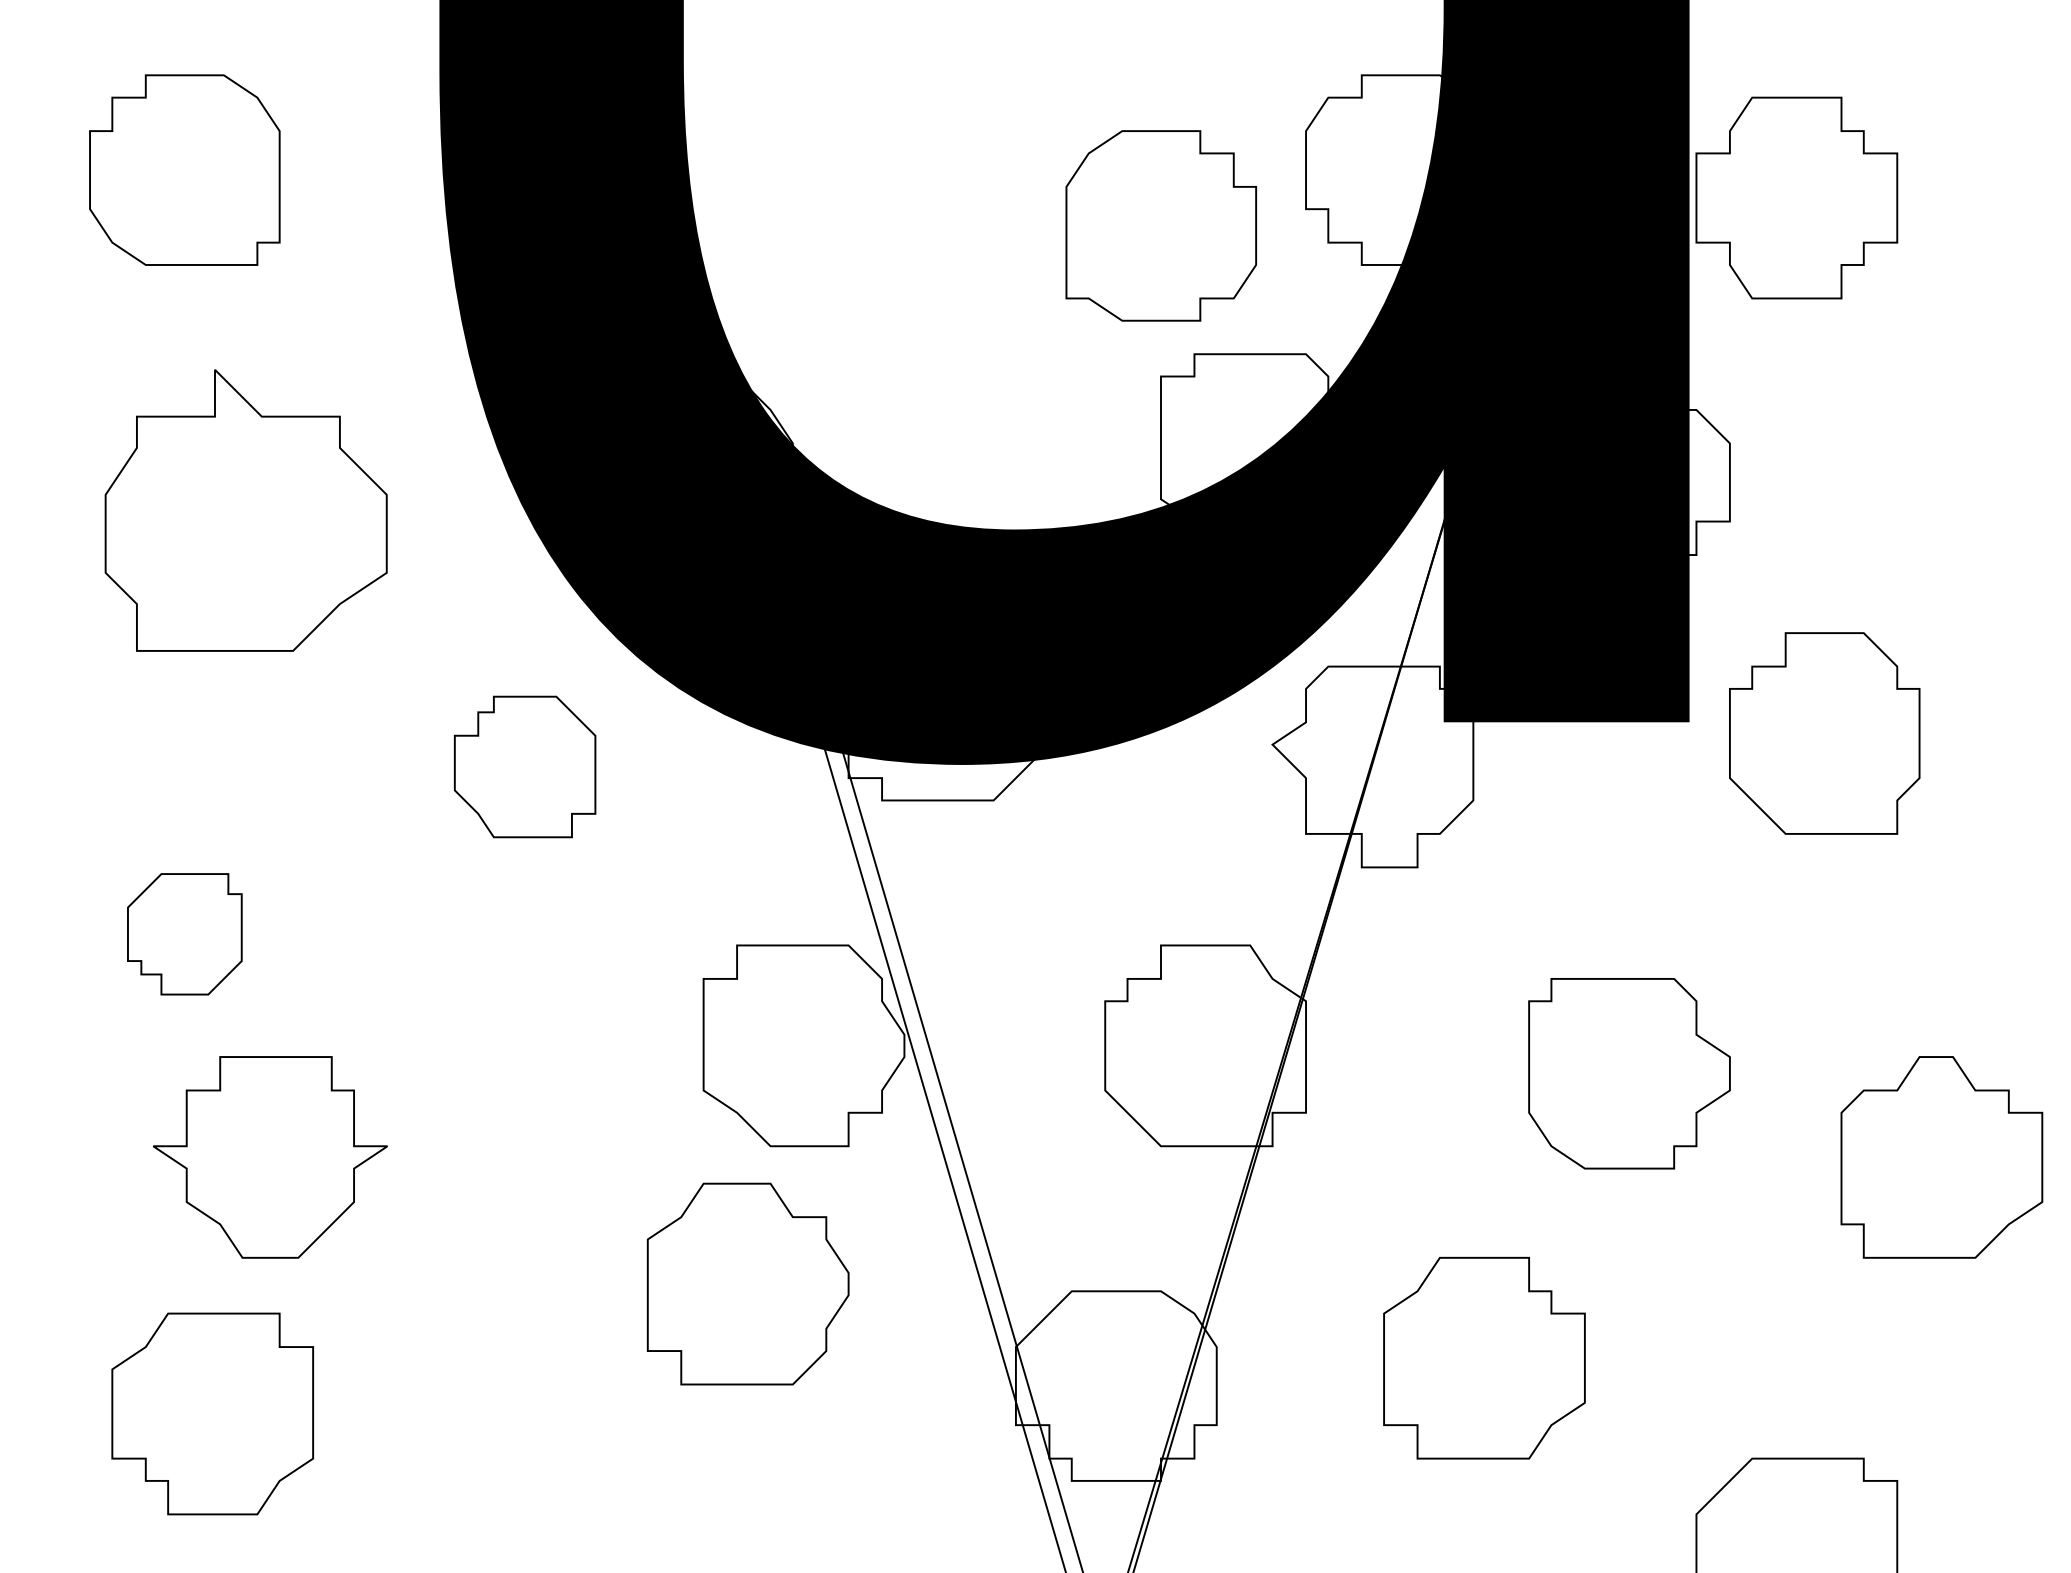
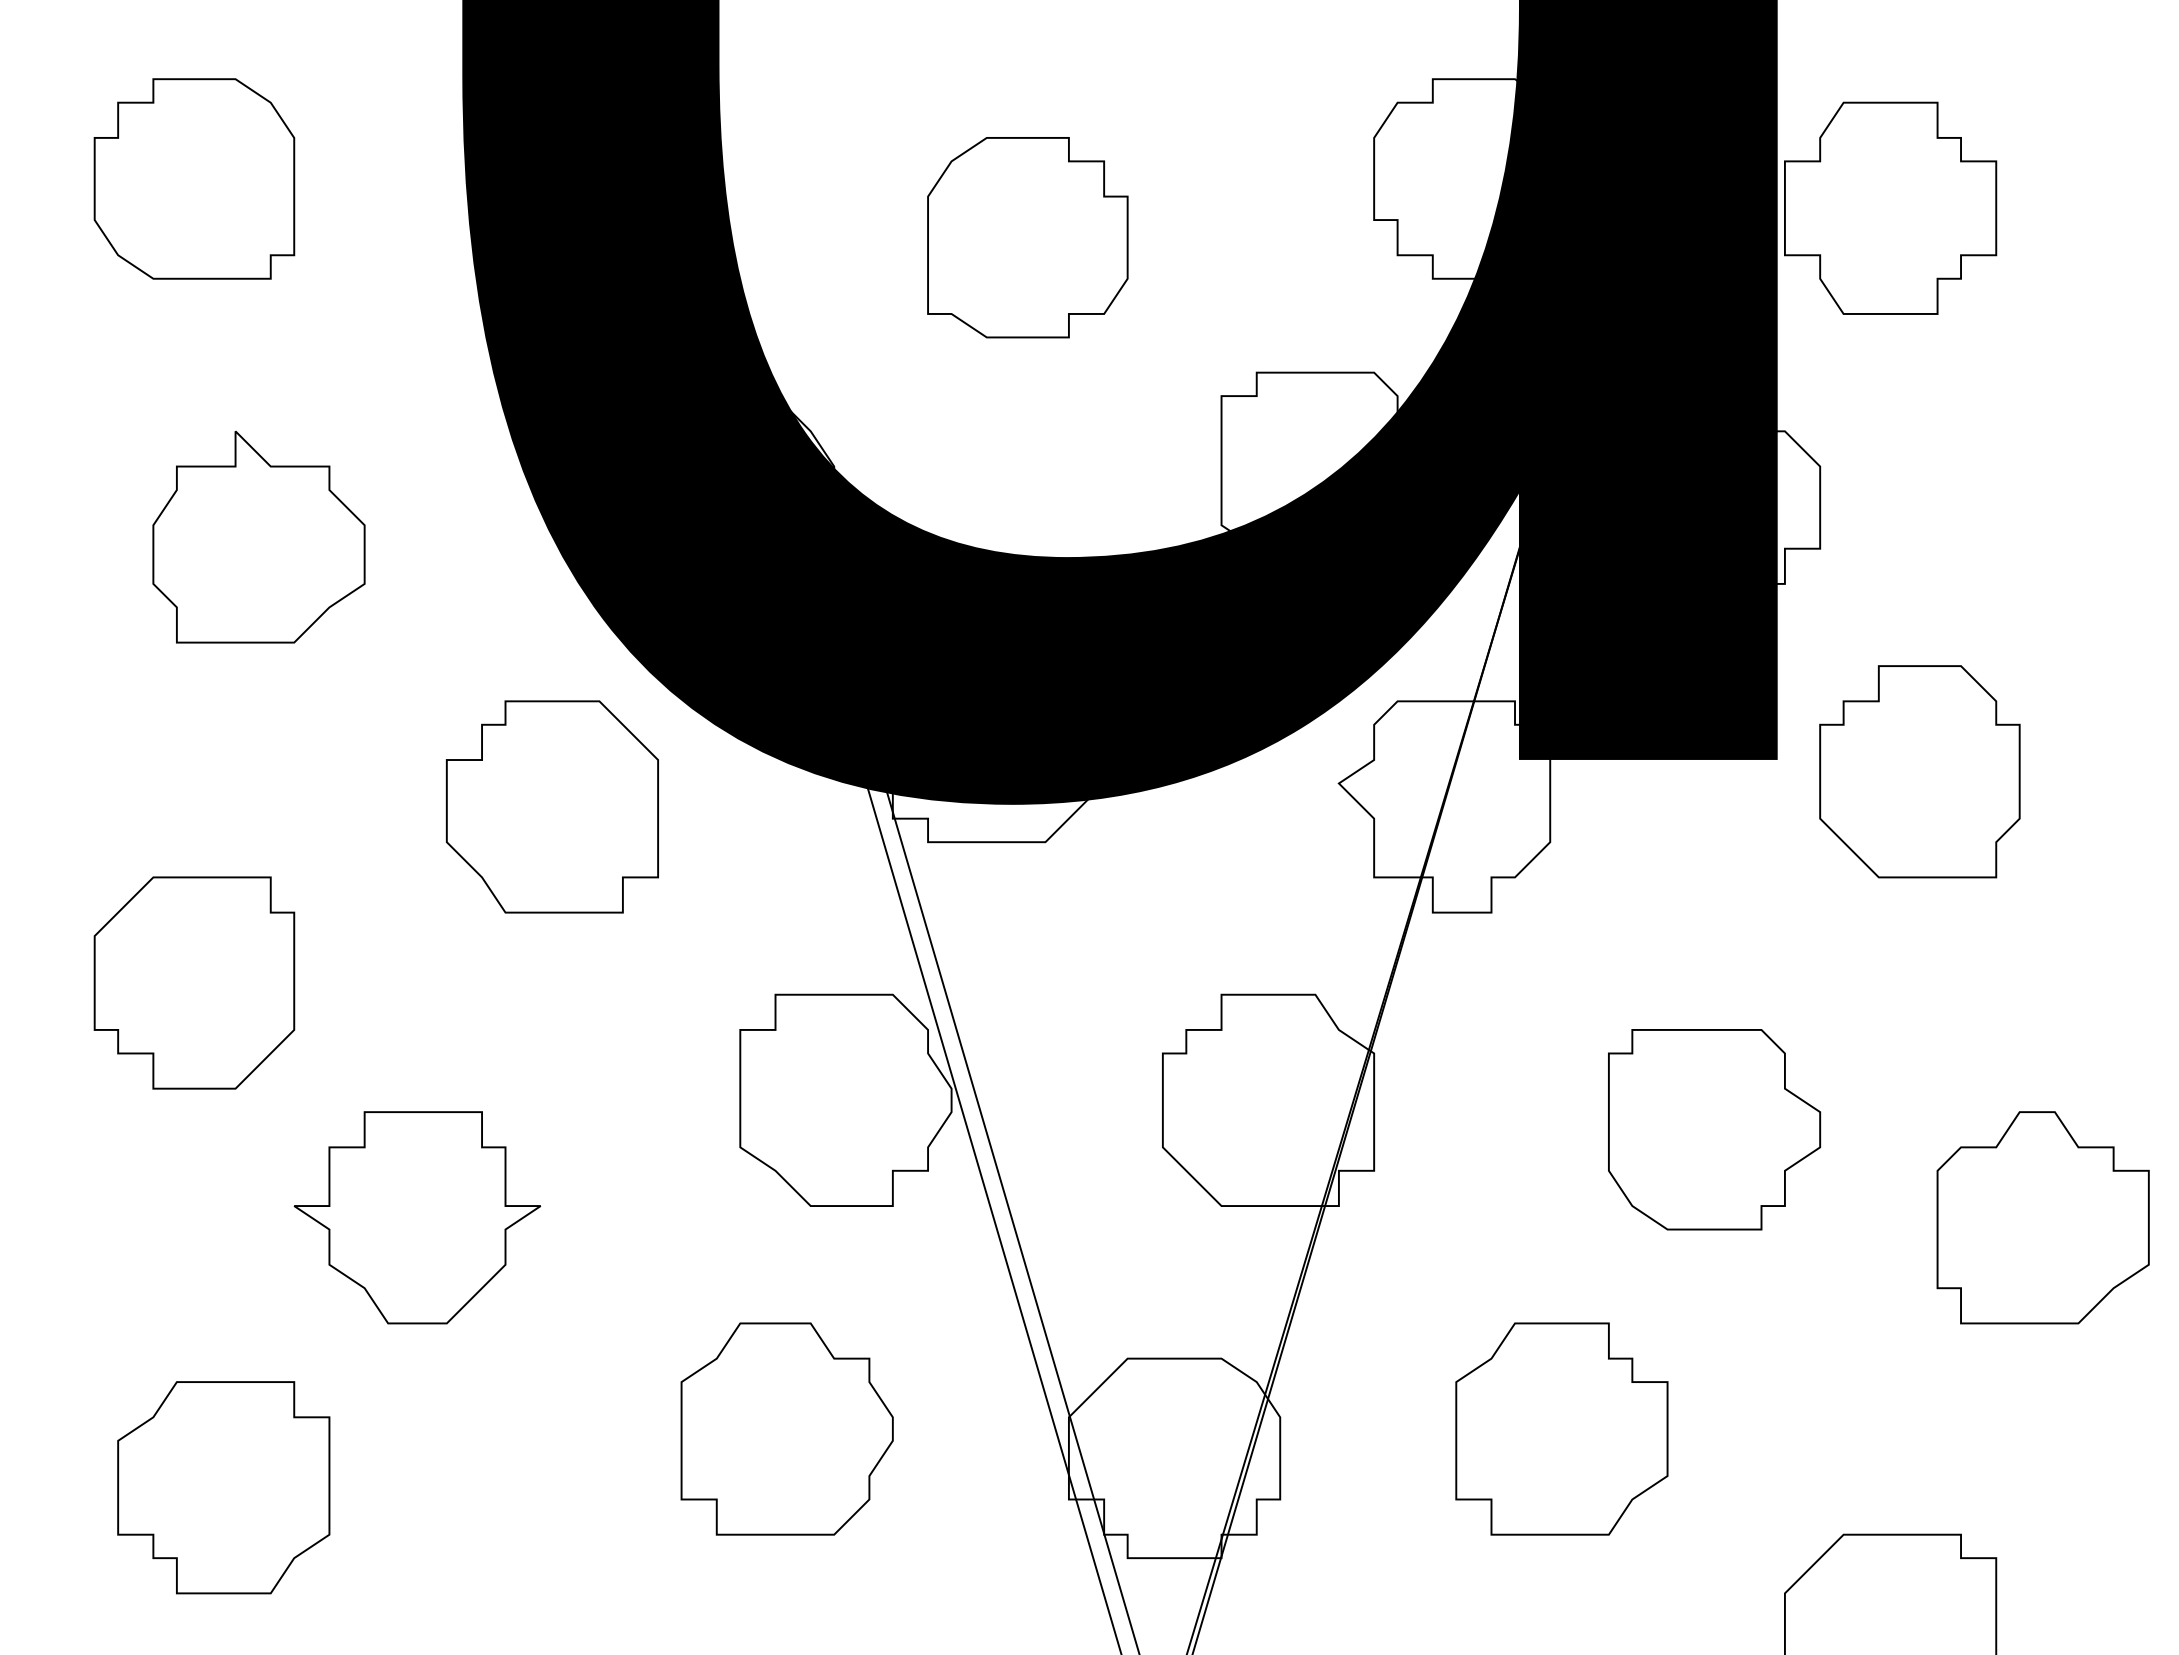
part: (1160, 225) -> (1027, 237), moved
part: (245, 509) -> (258, 536), size x0.71
part: (525, 766) -> (552, 806), size x1.43
part: (184, 933) -> (194, 982), size x1.67
part: (270, 1157) -> (417, 1217), moved
part: (747, 1283) -> (786, 1428), moved

